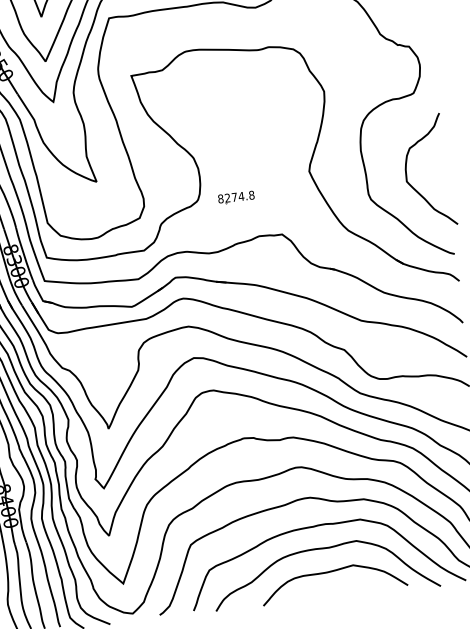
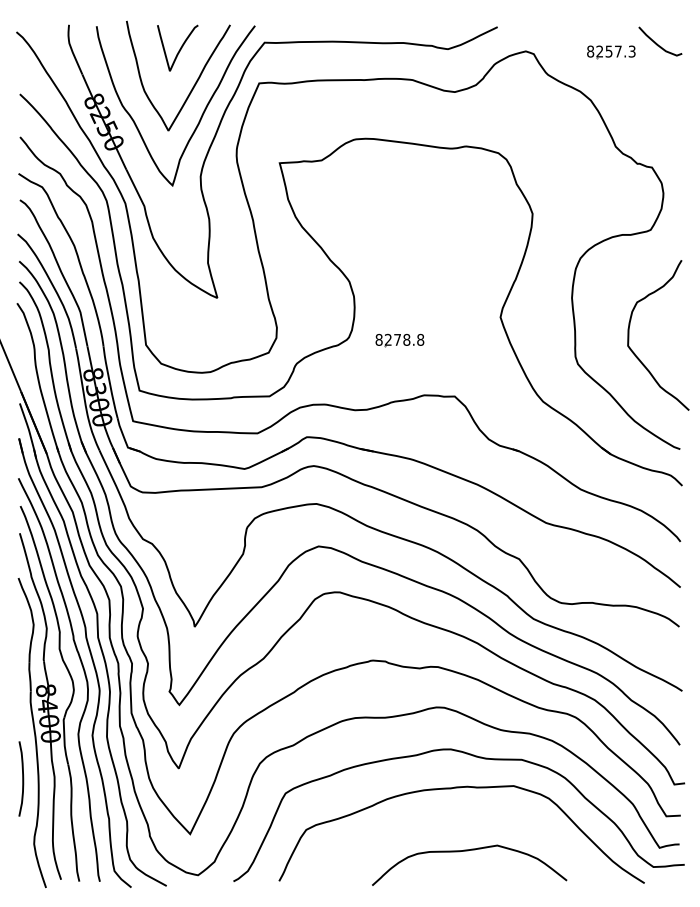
text: (241, 196) -> (406, 339), 8274.8 -> 8278.8
curve: (322, 549) -> (459, 819), removed

